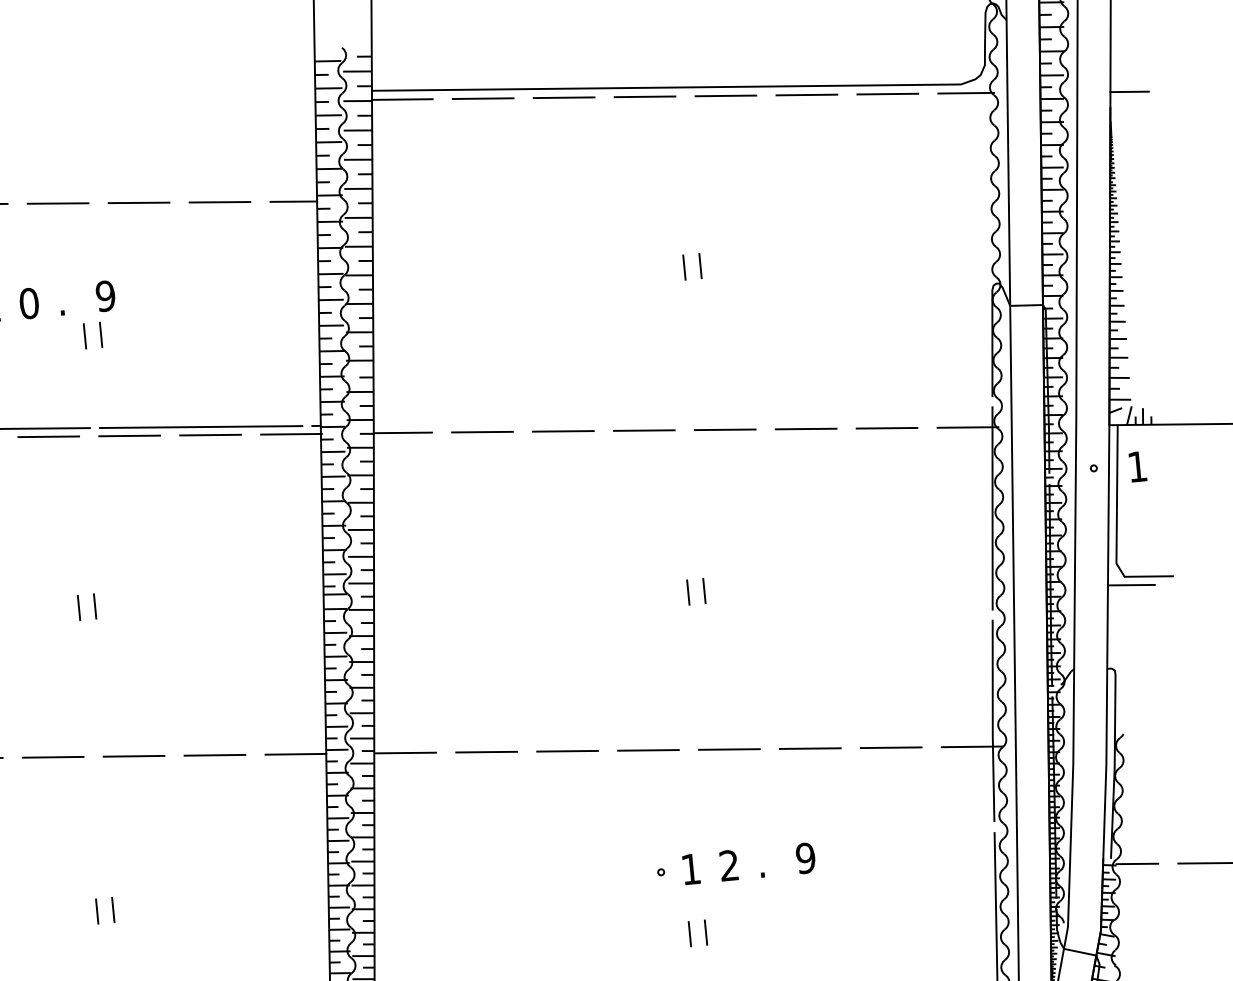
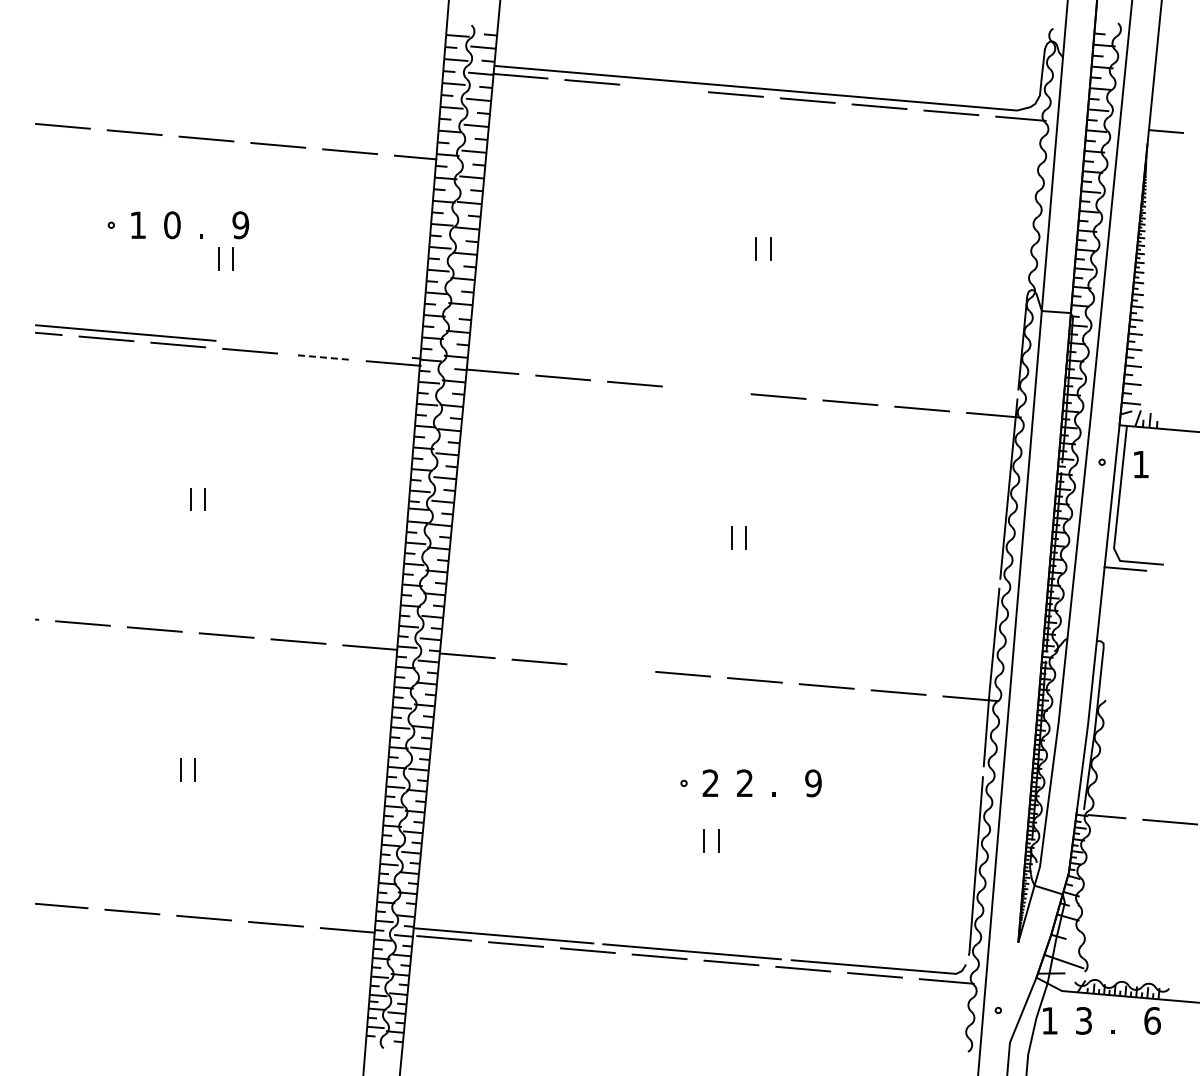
line: (564, 97) -> (664, 88), removed
line: (200, 427) -> (313, 349), removed
line: (644, 430) -> (706, 390), removed
line: (210, 435) -> (321, 357), solid -> dashed
line: (567, 750) -> (611, 667), removed
text: (690, 868) -> (710, 782), 1 -> 2

